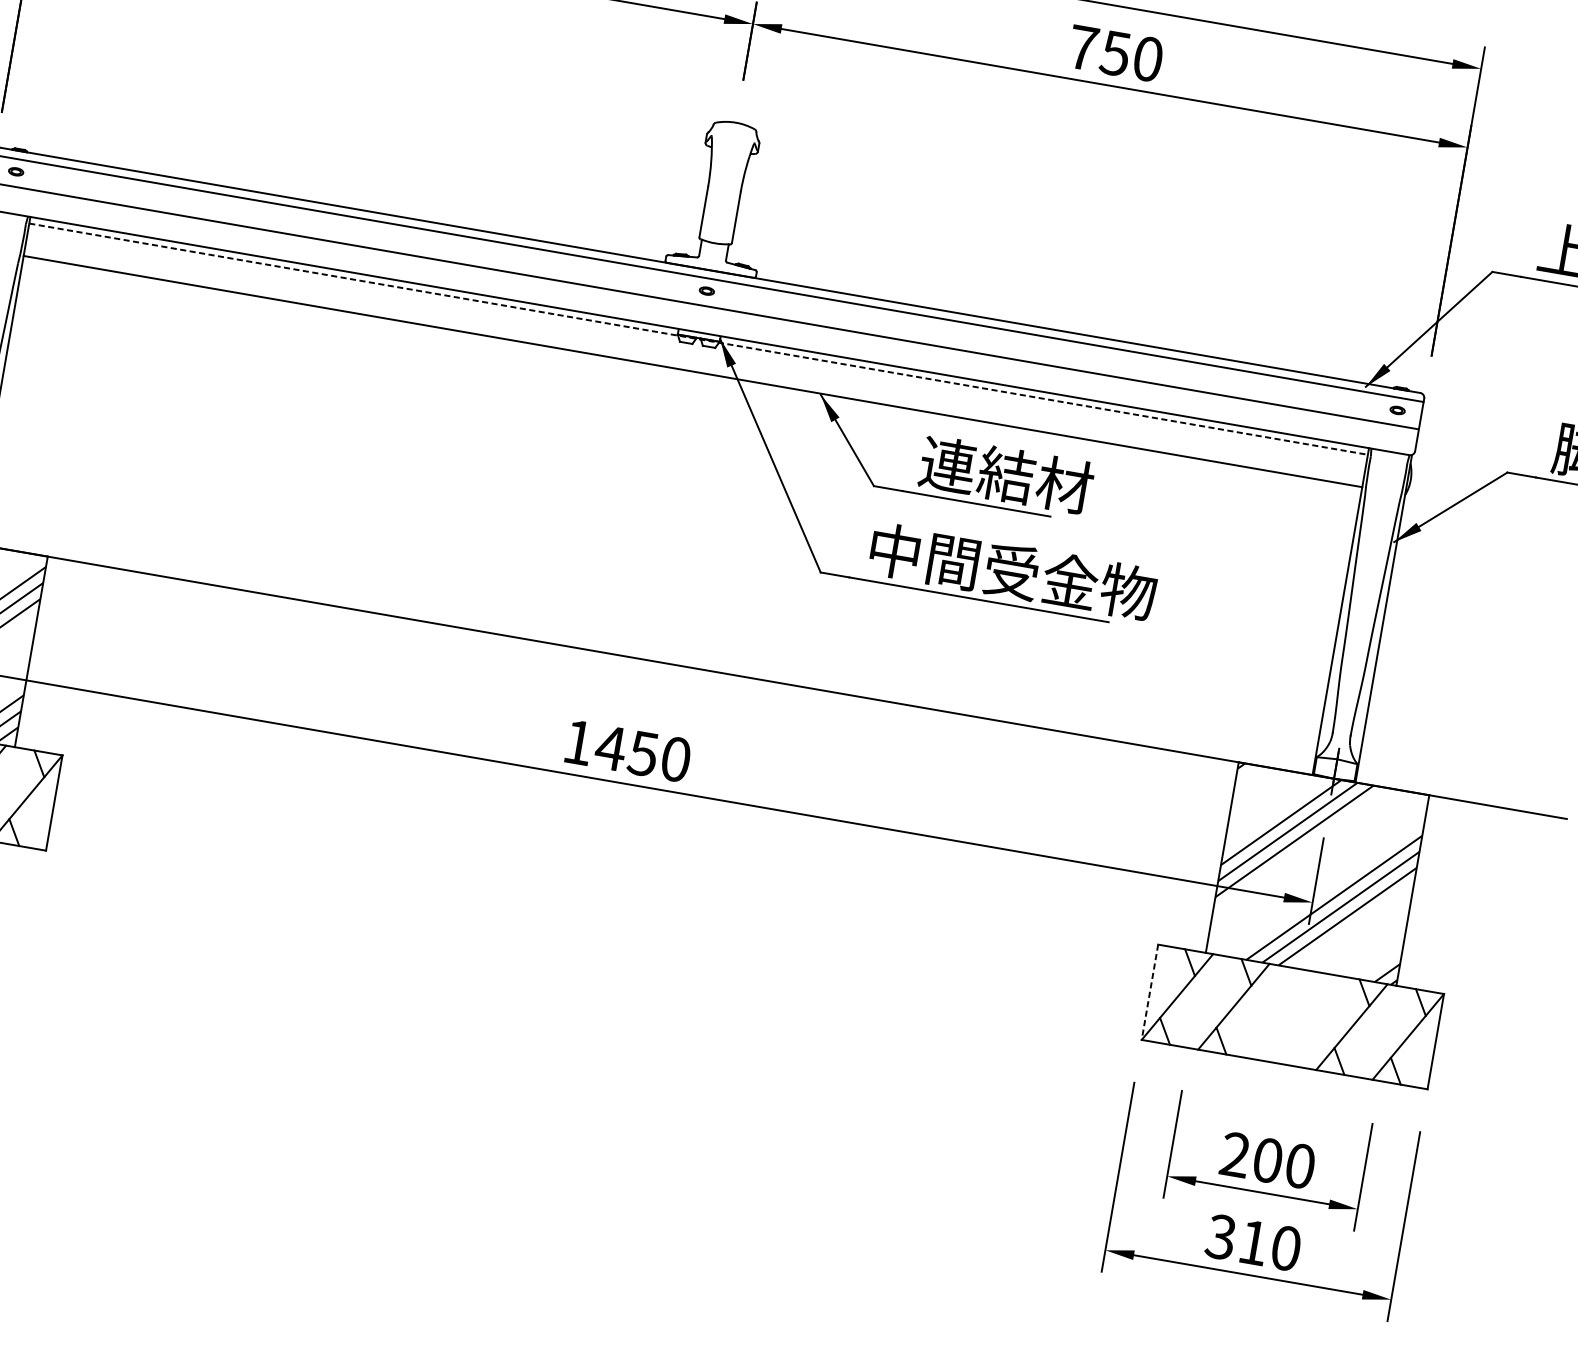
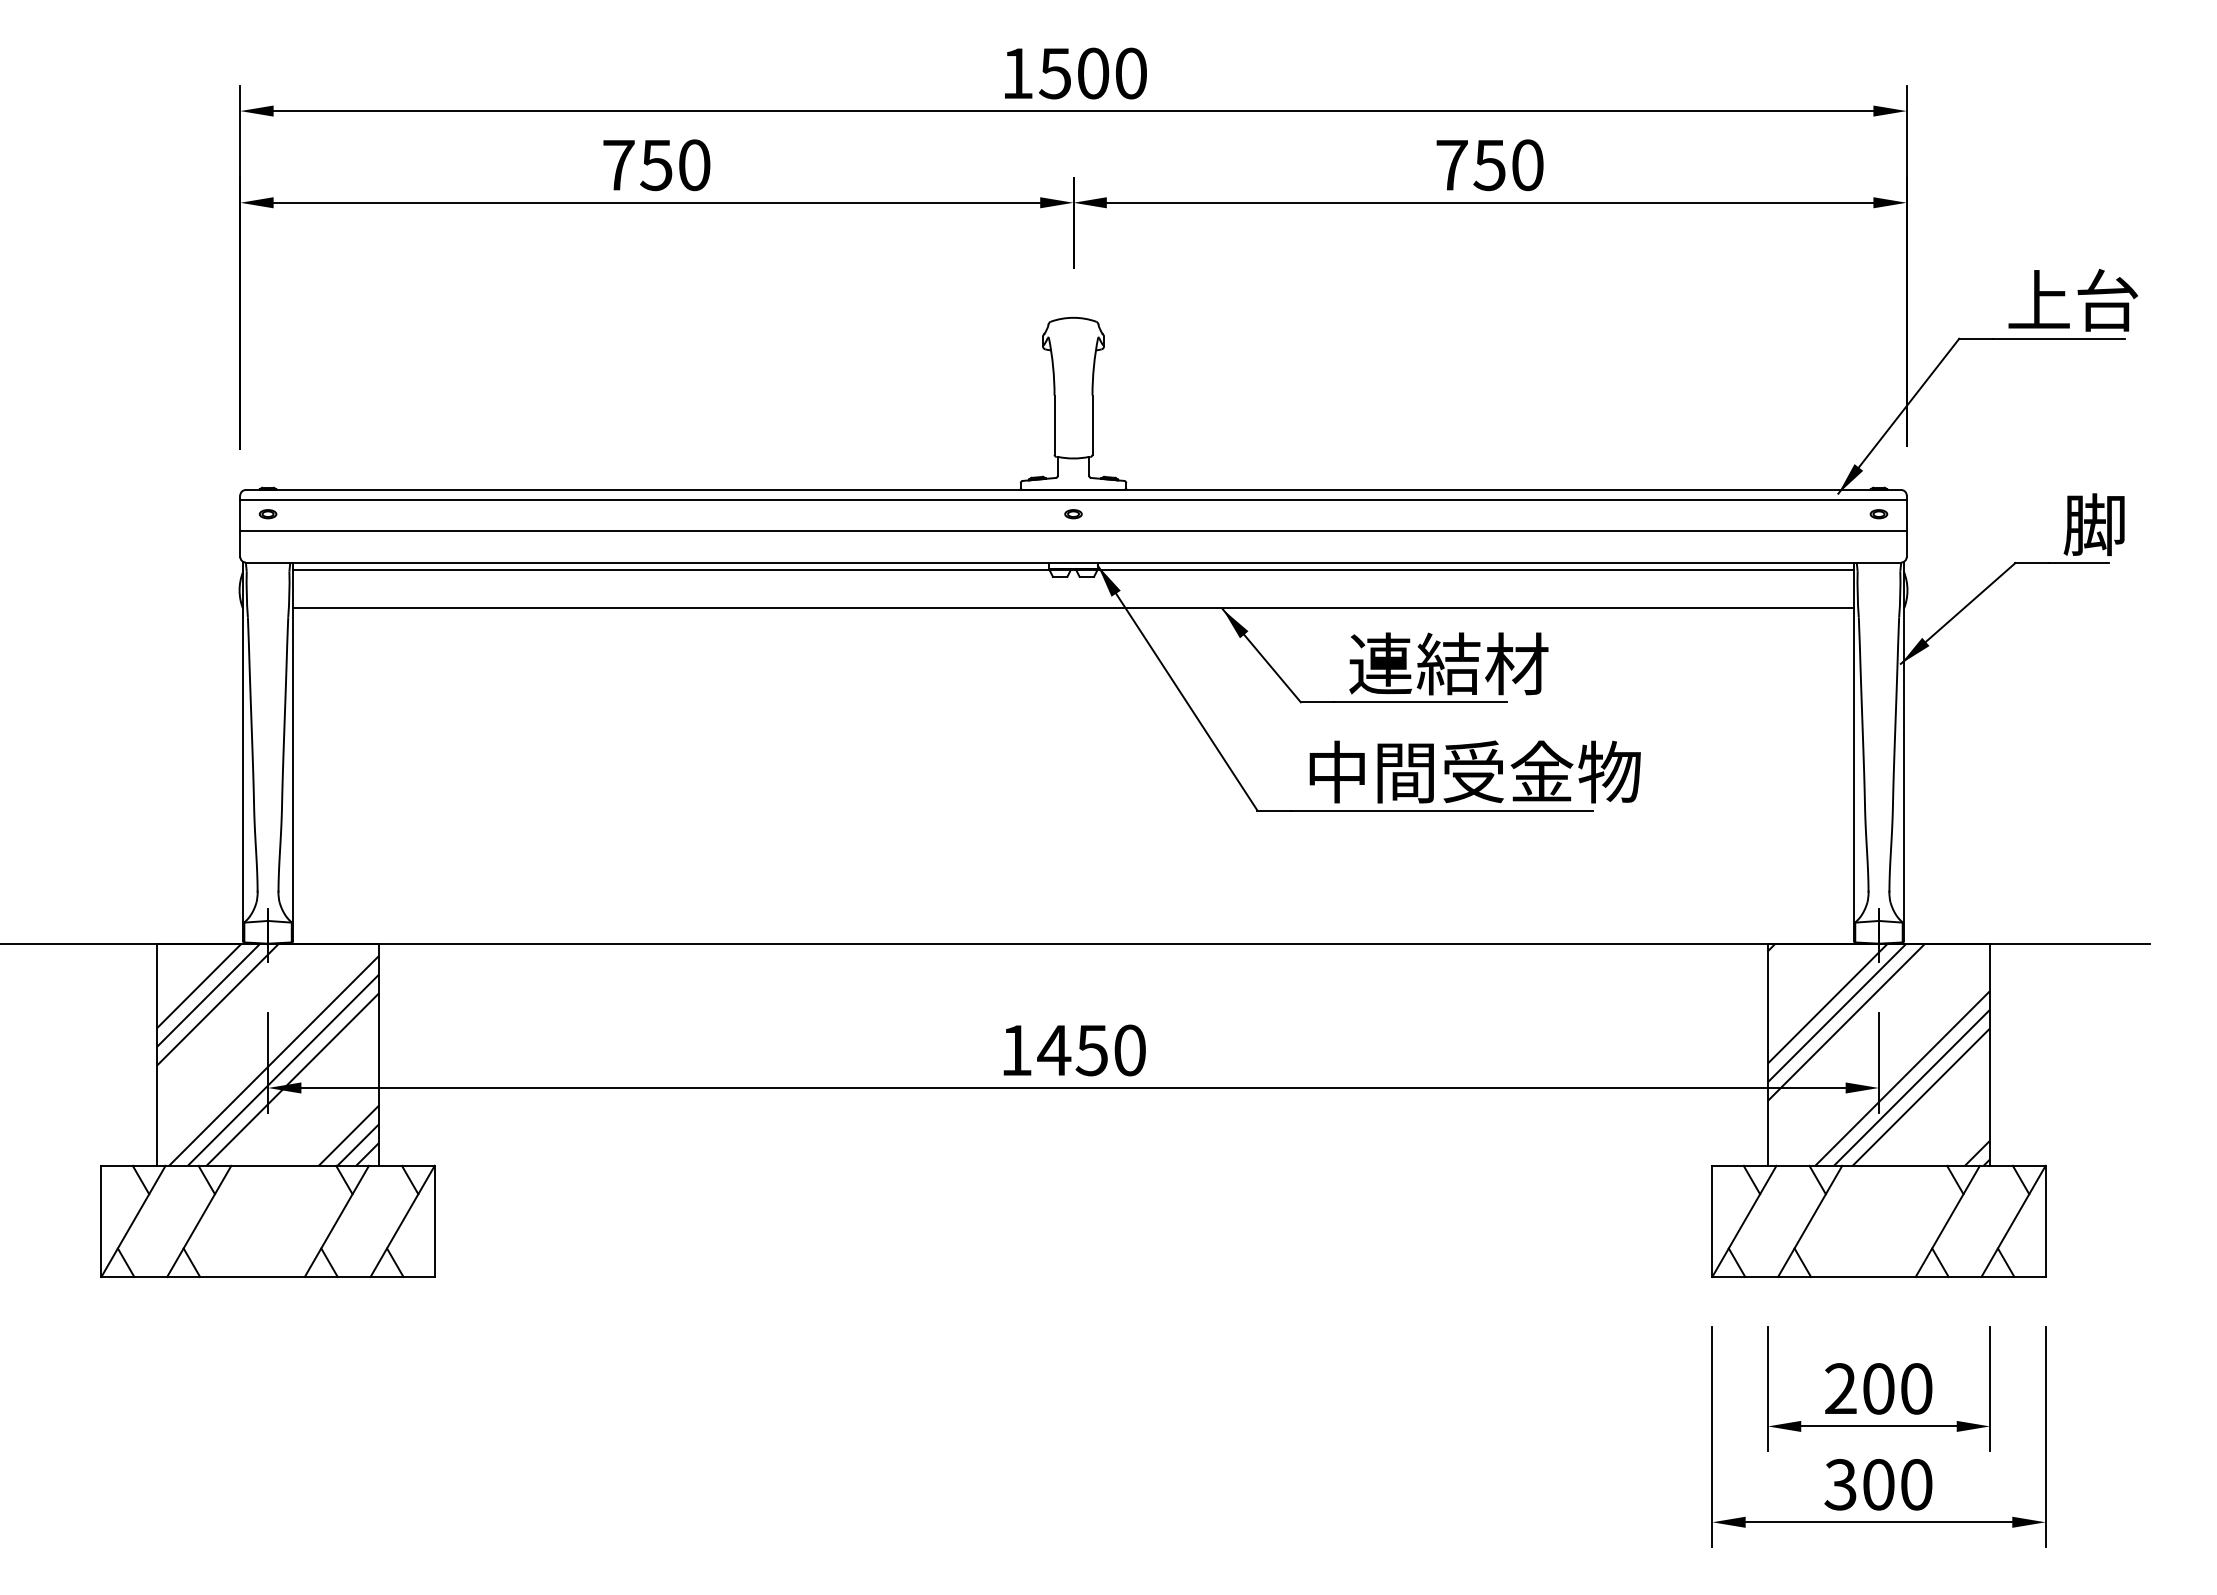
line: (699, 339) -> (1074, 570), dashed -> solid
line: (1150, 992) -> (1712, 1221), dashed -> solid
text: (1253, 1242) -> (1878, 1484), 310 -> 300

